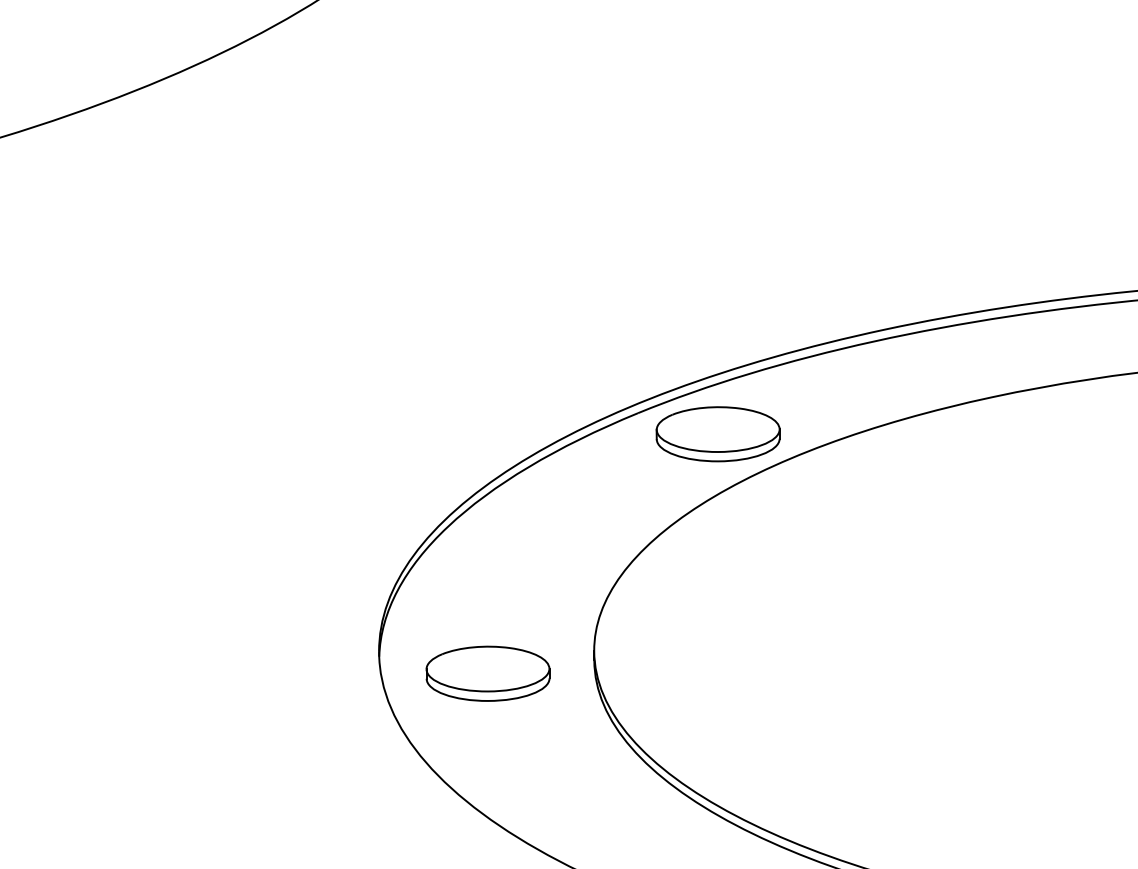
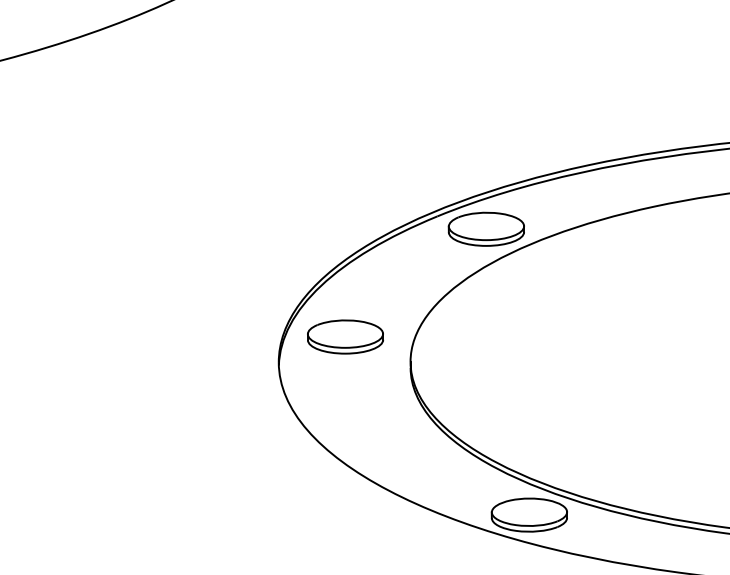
part: (488, 672) -> (345, 336), moved

